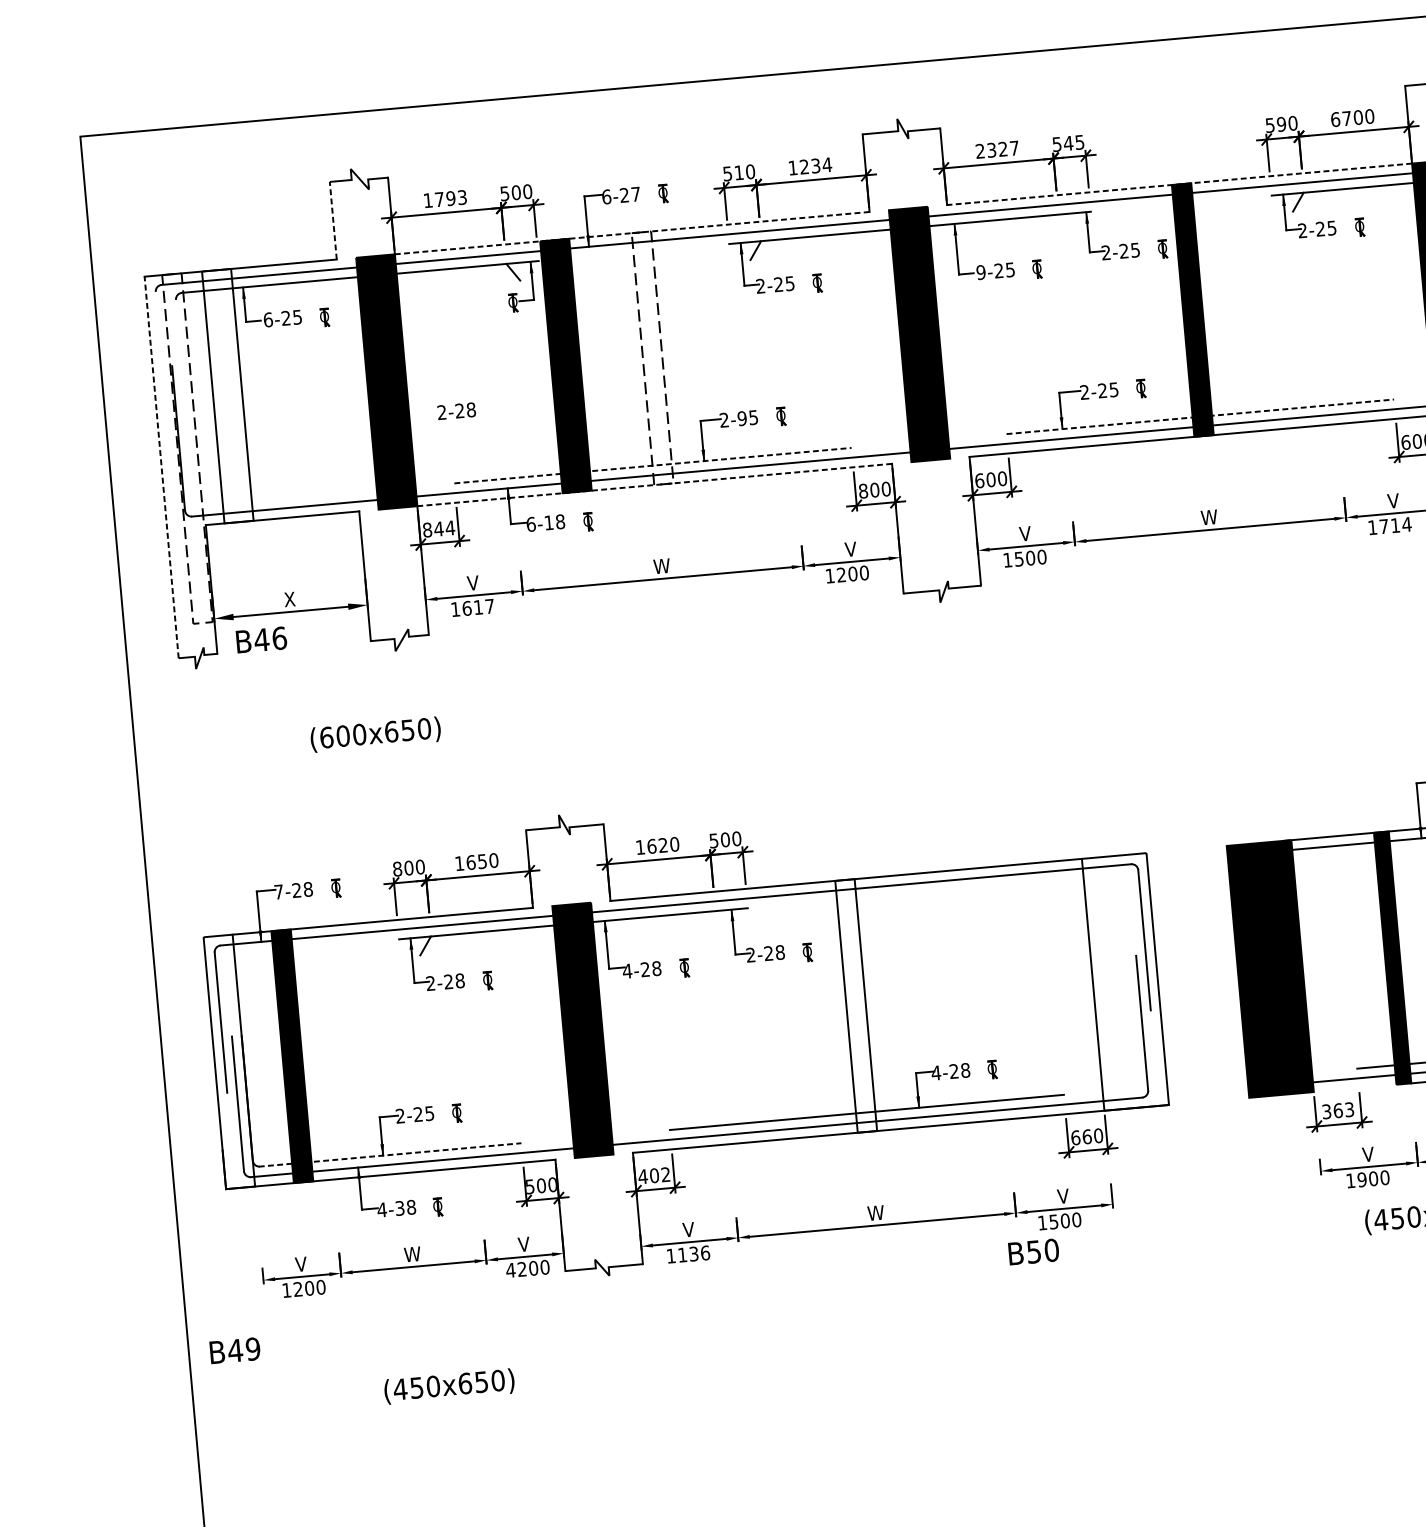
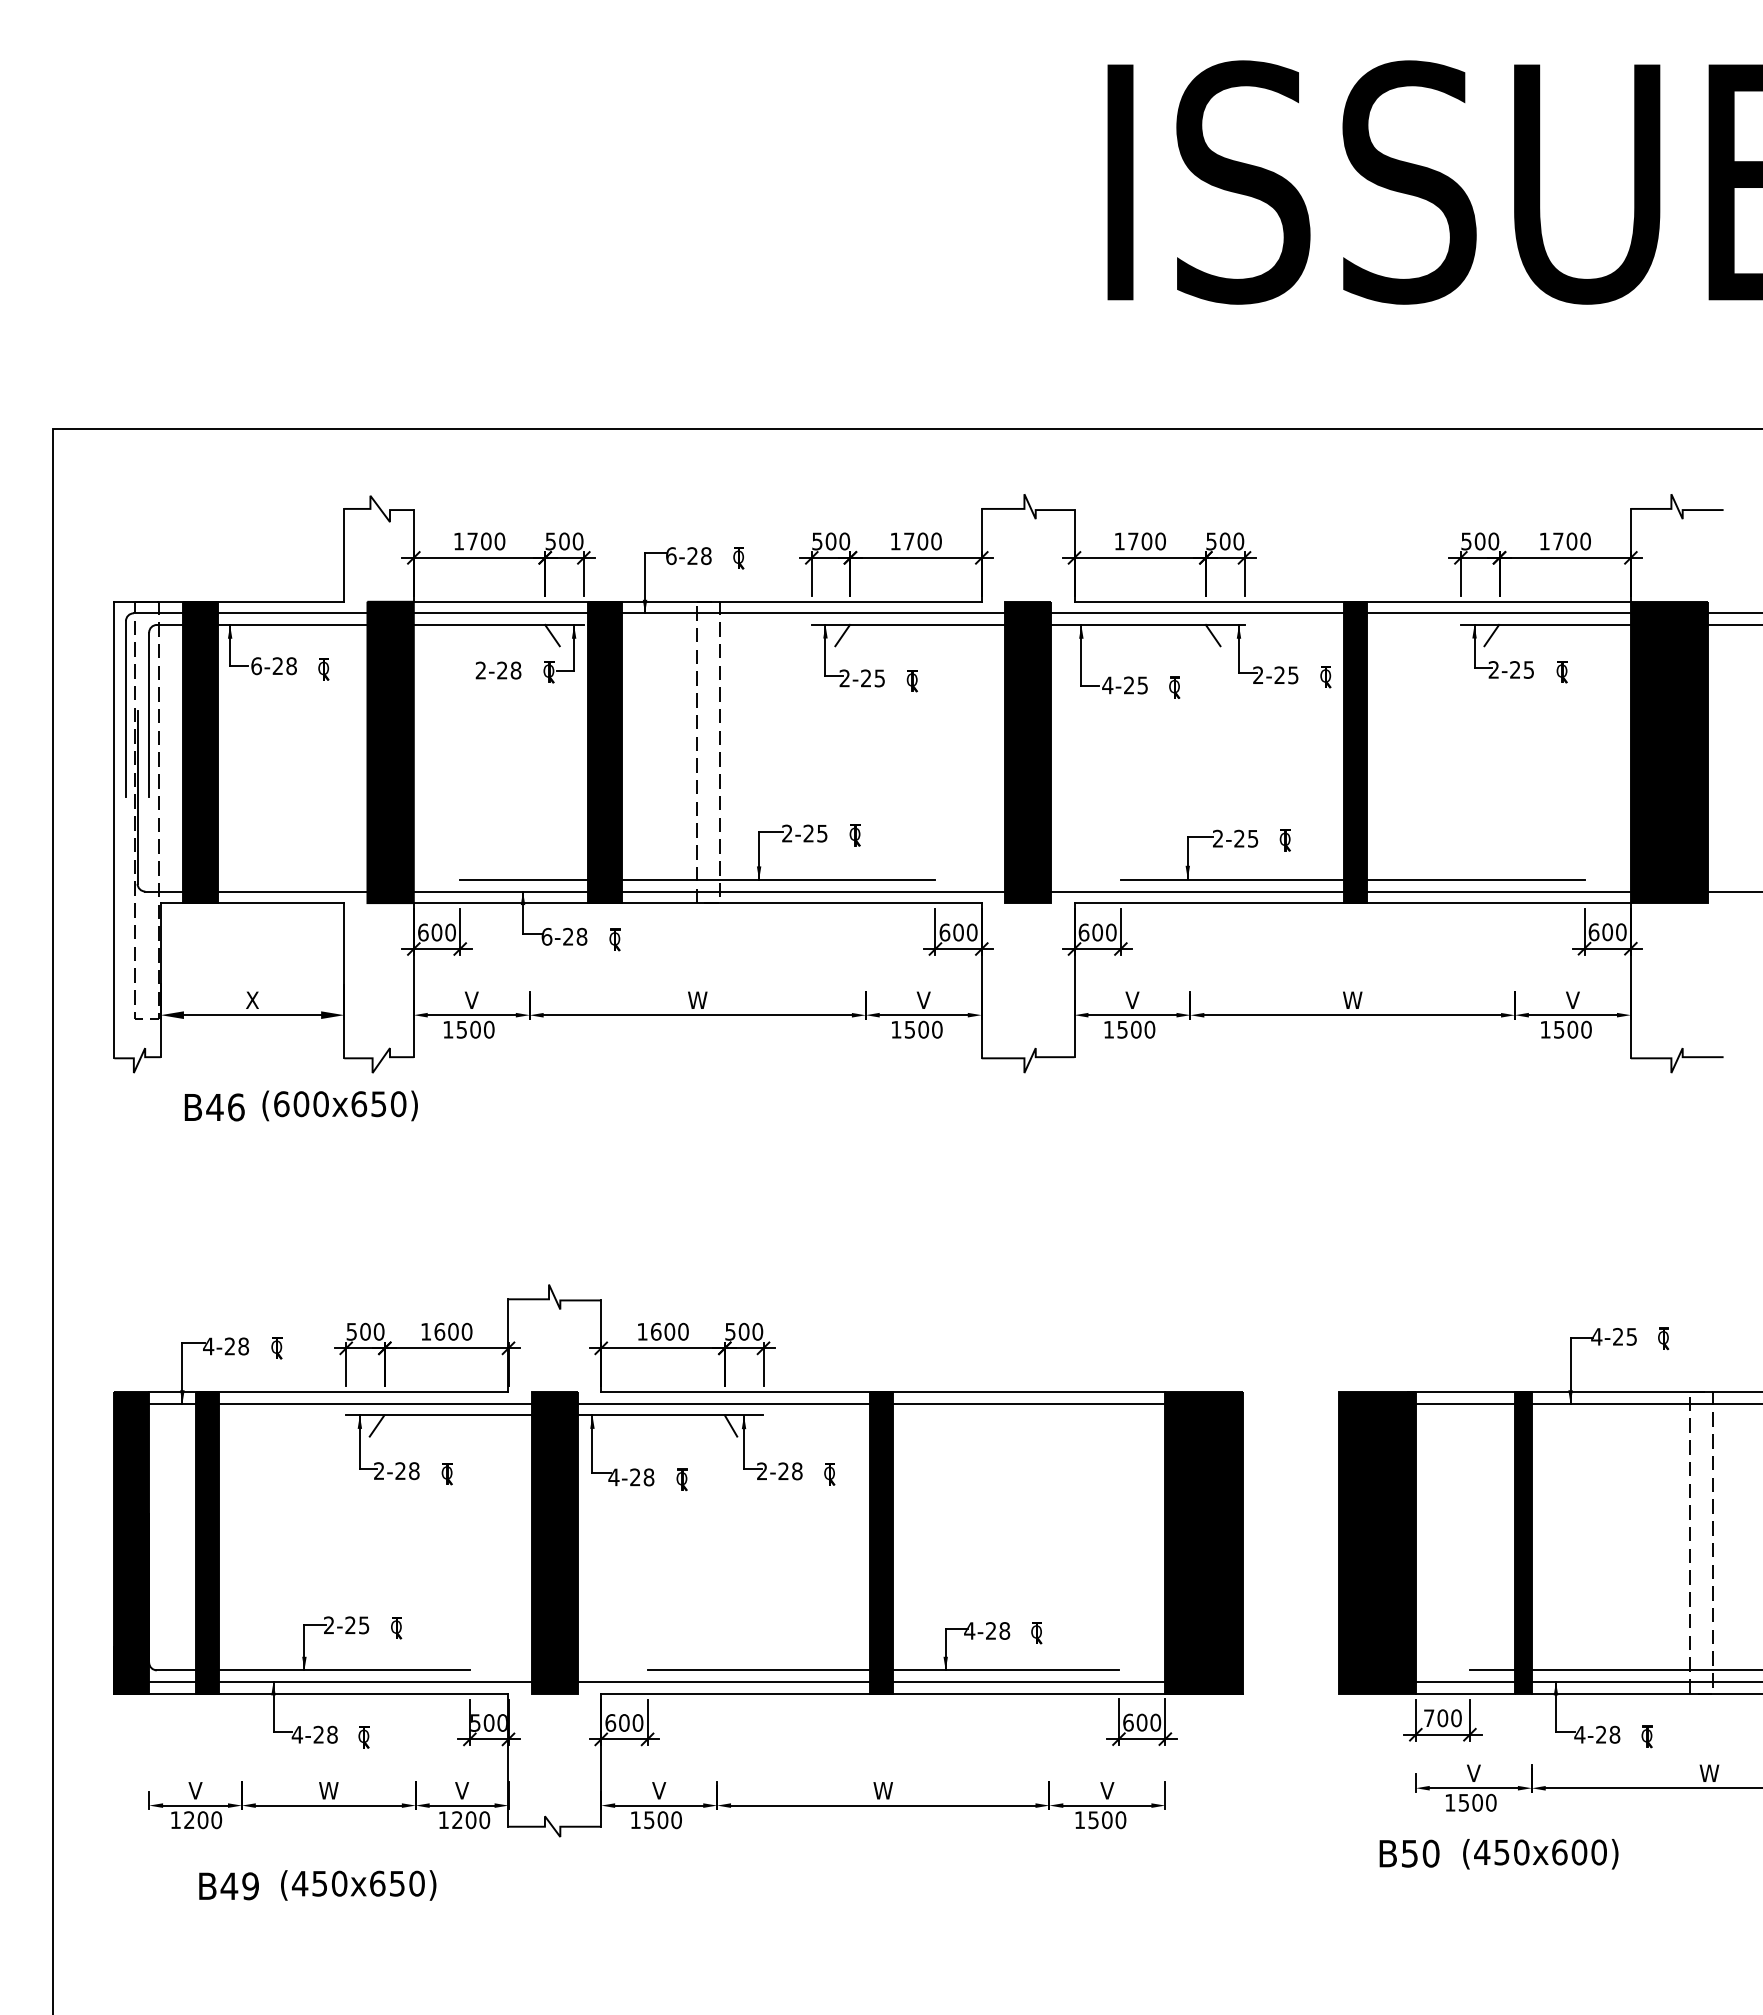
text: (1335, 119) -> (1544, 541), 6700 -> 1700
text: (1281, 124) -> (1479, 541), 590 -> 500
text: (1073, 142) -> (1231, 541), 545 -> 500
text: (996, 149) -> (1139, 541), 2327 -> 1700
text: (816, 165) -> (923, 541), 1234 -> 1700
text: (738, 172) -> (830, 541), 510 -> 500
line: (1179, 184) -> (1352, 601), dashed -> solid
text: (636, 194) -> (706, 556), 6-27 -> 6-28
text: (456, 198) -> (492, 541), 1793 -> 1700
line: (333, 220) -> (344, 554), dashed -> solid
line: (1064, 222) -> (1212, 635), added
line: (631, 232) -> (697, 601), dashed -> solid
text: (980, 272) -> (1107, 685), 9-25 -> 4-25
text: (297, 317) -> (291, 666), 6-25 -> 6-28
line: (161, 365) -> (125, 709), added
line: (182, 368) -> (149, 714), added
fill: (227, 396) -> (200, 752), added
text: (456, 411) -> (498, 670), moved
line: (1200, 416) -> (1352, 879), dashed -> solid
text: (742, 418) -> (808, 833), 2-95 -> 2-25
line: (652, 465) -> (697, 879), dashed -> solid
line: (161, 467) -> (114, 829), dashed -> solid
line: (654, 485) -> (697, 903), dashed -> solid
text: (863, 491) -> (944, 932), 800 -> 600
text: (549, 522) -> (568, 936), 6-18 -> 6-28
text: (1396, 525) -> (1573, 1029), 1714 -> 1500
text: (439, 528) -> (437, 932), 844 -> 600
text: (841, 574) -> (909, 1029), 1200 -> 1500
text: (478, 607) -> (475, 1029), 1617 -> 1500
text: (261, 640) -> (214, 1107), moved
text: (375, 734) -> (339, 1105), moved
text: (663, 845) -> (669, 1331), 1620 -> 1600
text: (482, 861) -> (453, 1331), 1650 -> 1600
text: (397, 868) -> (351, 1331), 800 -> 500
text: (278, 892) -> (208, 1346), 7-28 -> 4-28
line: (721, 919) -> (730, 1425), added
fill: (1125, 981) -> (1203, 1542), added
fill: (855, 1005) -> (881, 1542), added
fill: (229, 1061) -> (131, 1542), added
line: (1354, 1088) -> (1464, 1693), added
text: (1337, 1110) -> (1442, 1718), 363 -> 700
text: (1086, 1136) -> (1141, 1722), 660 -> 600
line: (390, 1155) -> (313, 1670), dashed -> solid
text: (654, 1175) -> (624, 1722), 402 -> 600
text: (1361, 1179) -> (1463, 1802), 1900 -> 1500
text: (399, 1208) -> (318, 1734), 4-38 -> 4-28
text: (1033, 1251) -> (1409, 1853), moved
text: (694, 1254) -> (663, 1820), 1136 -> 1500
text: (510, 1269) -> (443, 1819), 4200 -> 1200
text: (234, 1350) -> (228, 1886), moved
text: (449, 1386) -> (358, 1885), moved

